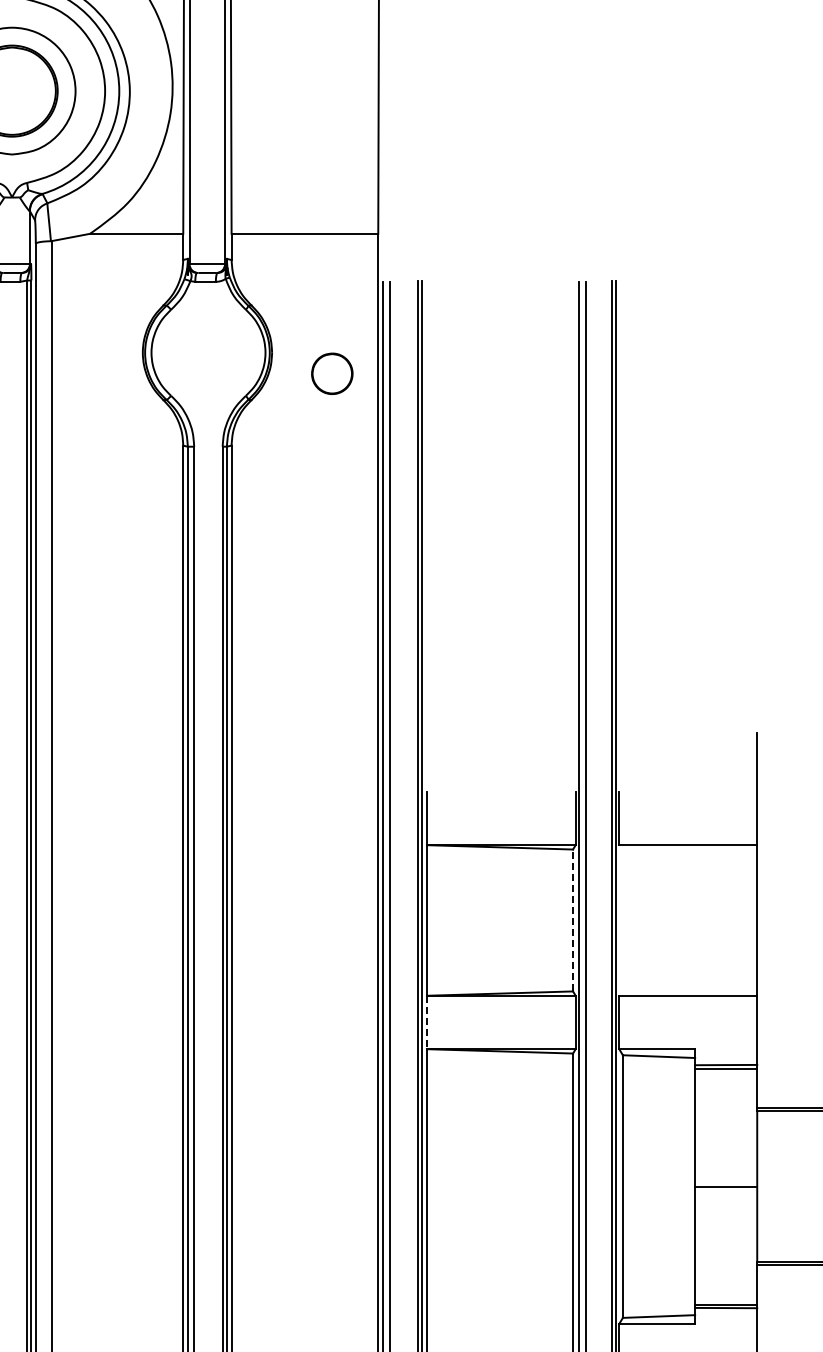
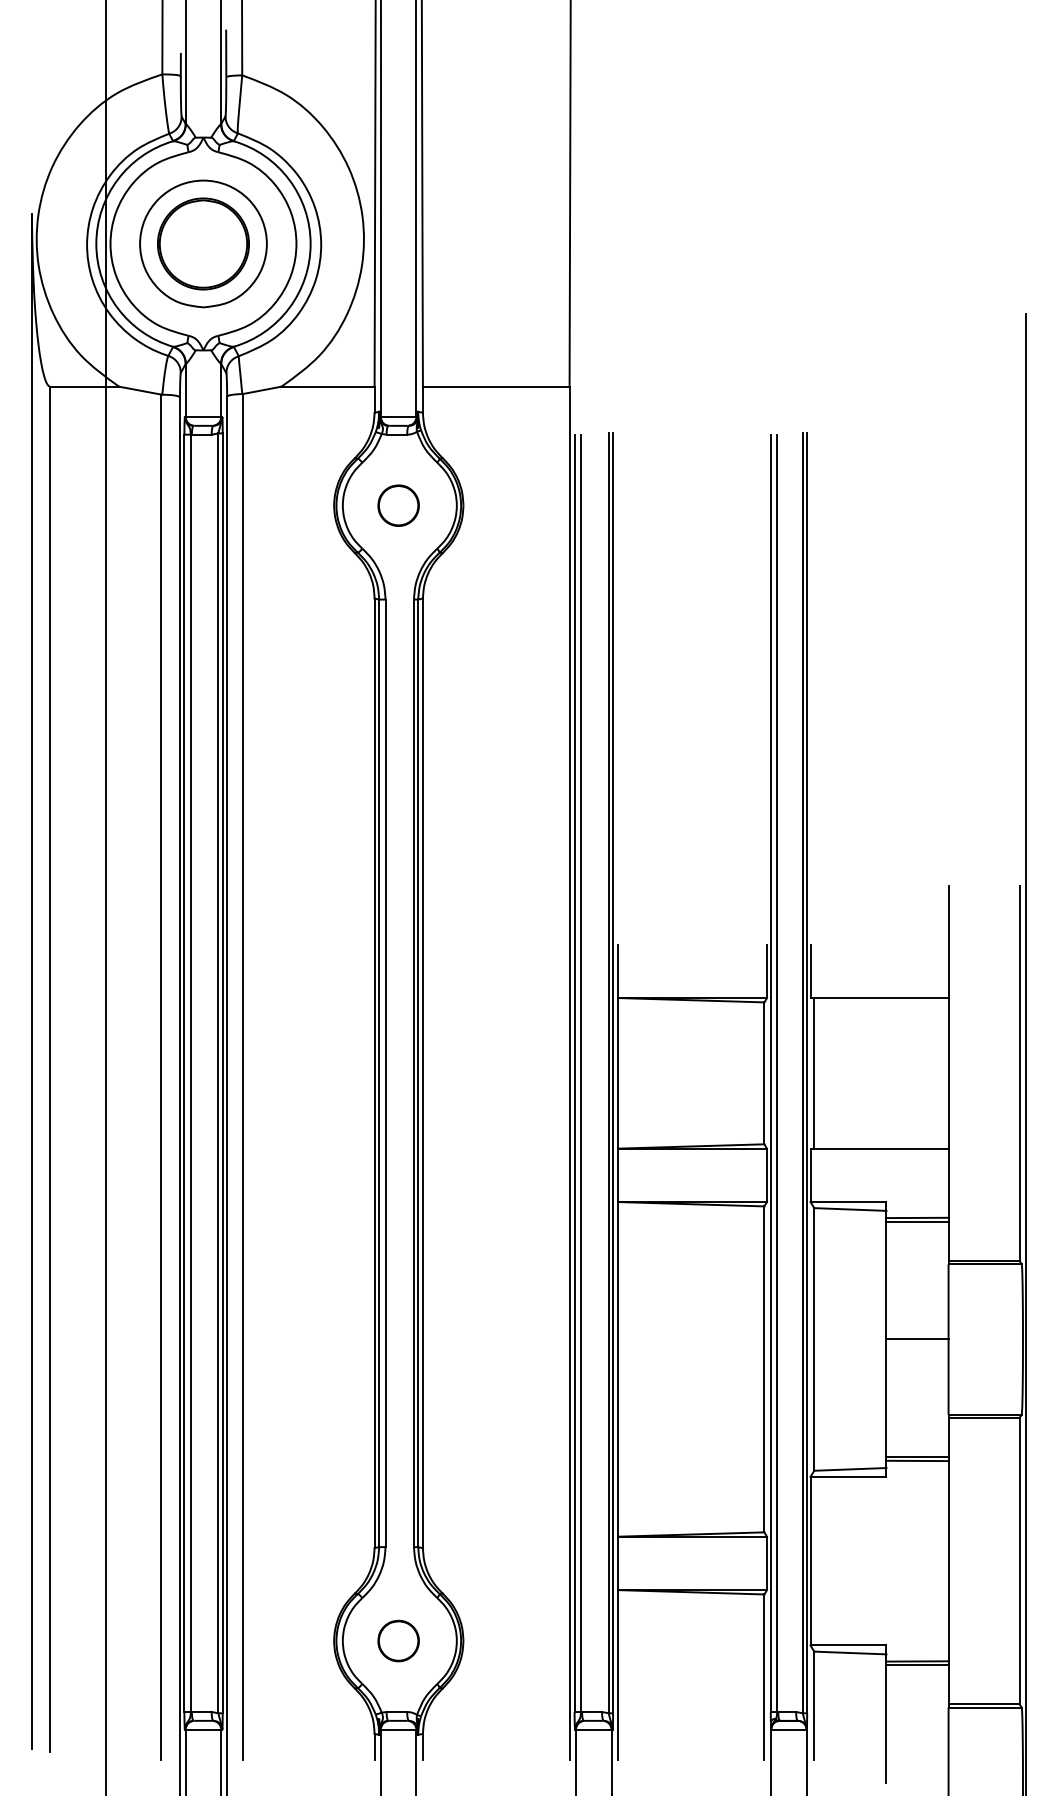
part: (332, 373) -> (398, 505), moved
line: (623, 919) -> (814, 1072), added
line: (573, 920) -> (764, 1073), dashed -> solid
line: (427, 1022) -> (618, 1175), dashed -> solid

